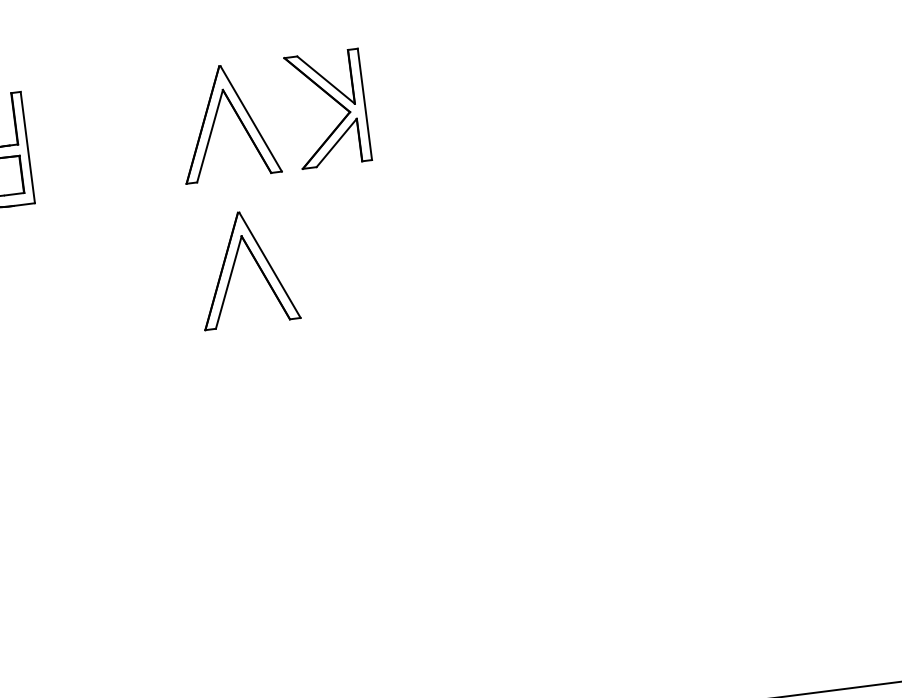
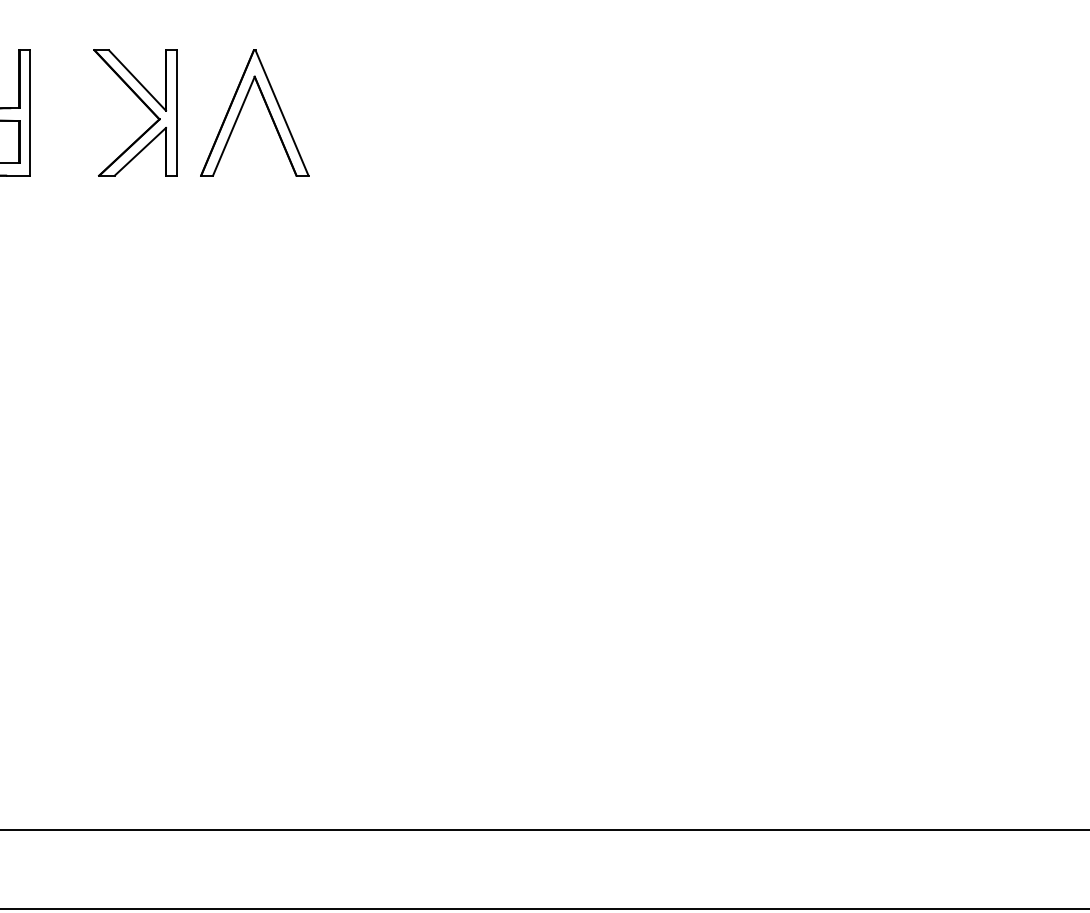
part: (335, 101) -> (144, 105), moved
part: (235, 263) -> (243, 271), removed

